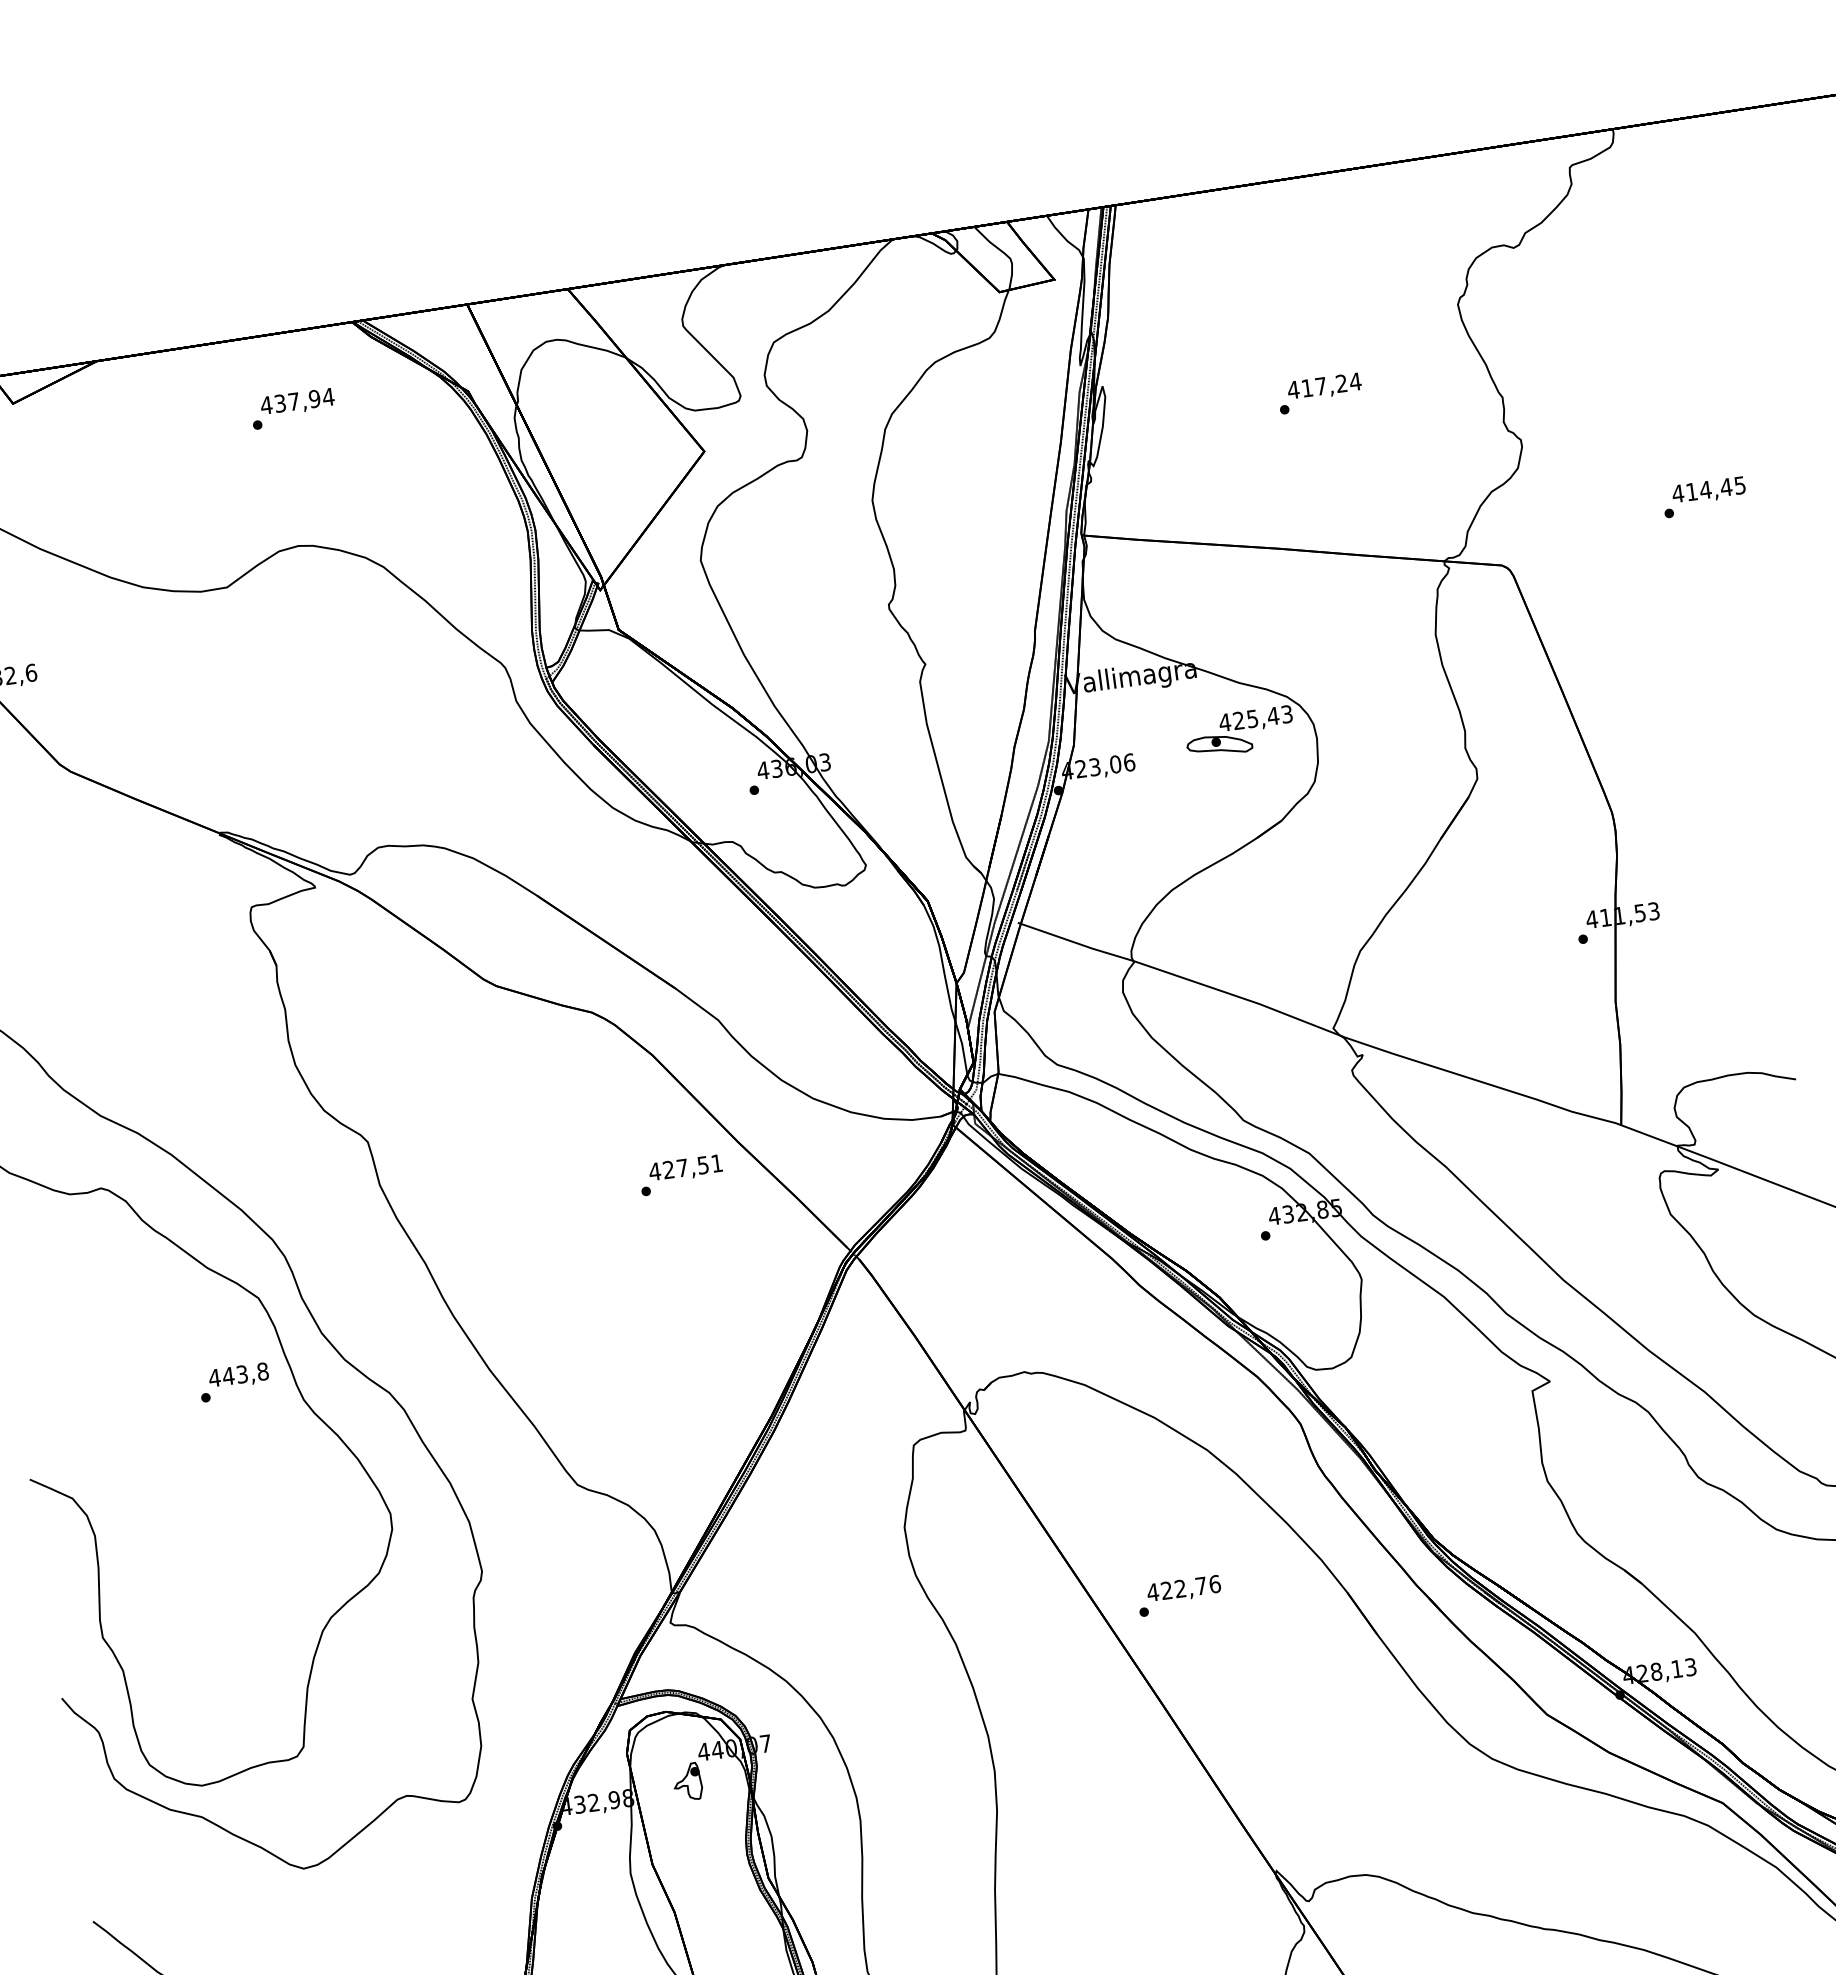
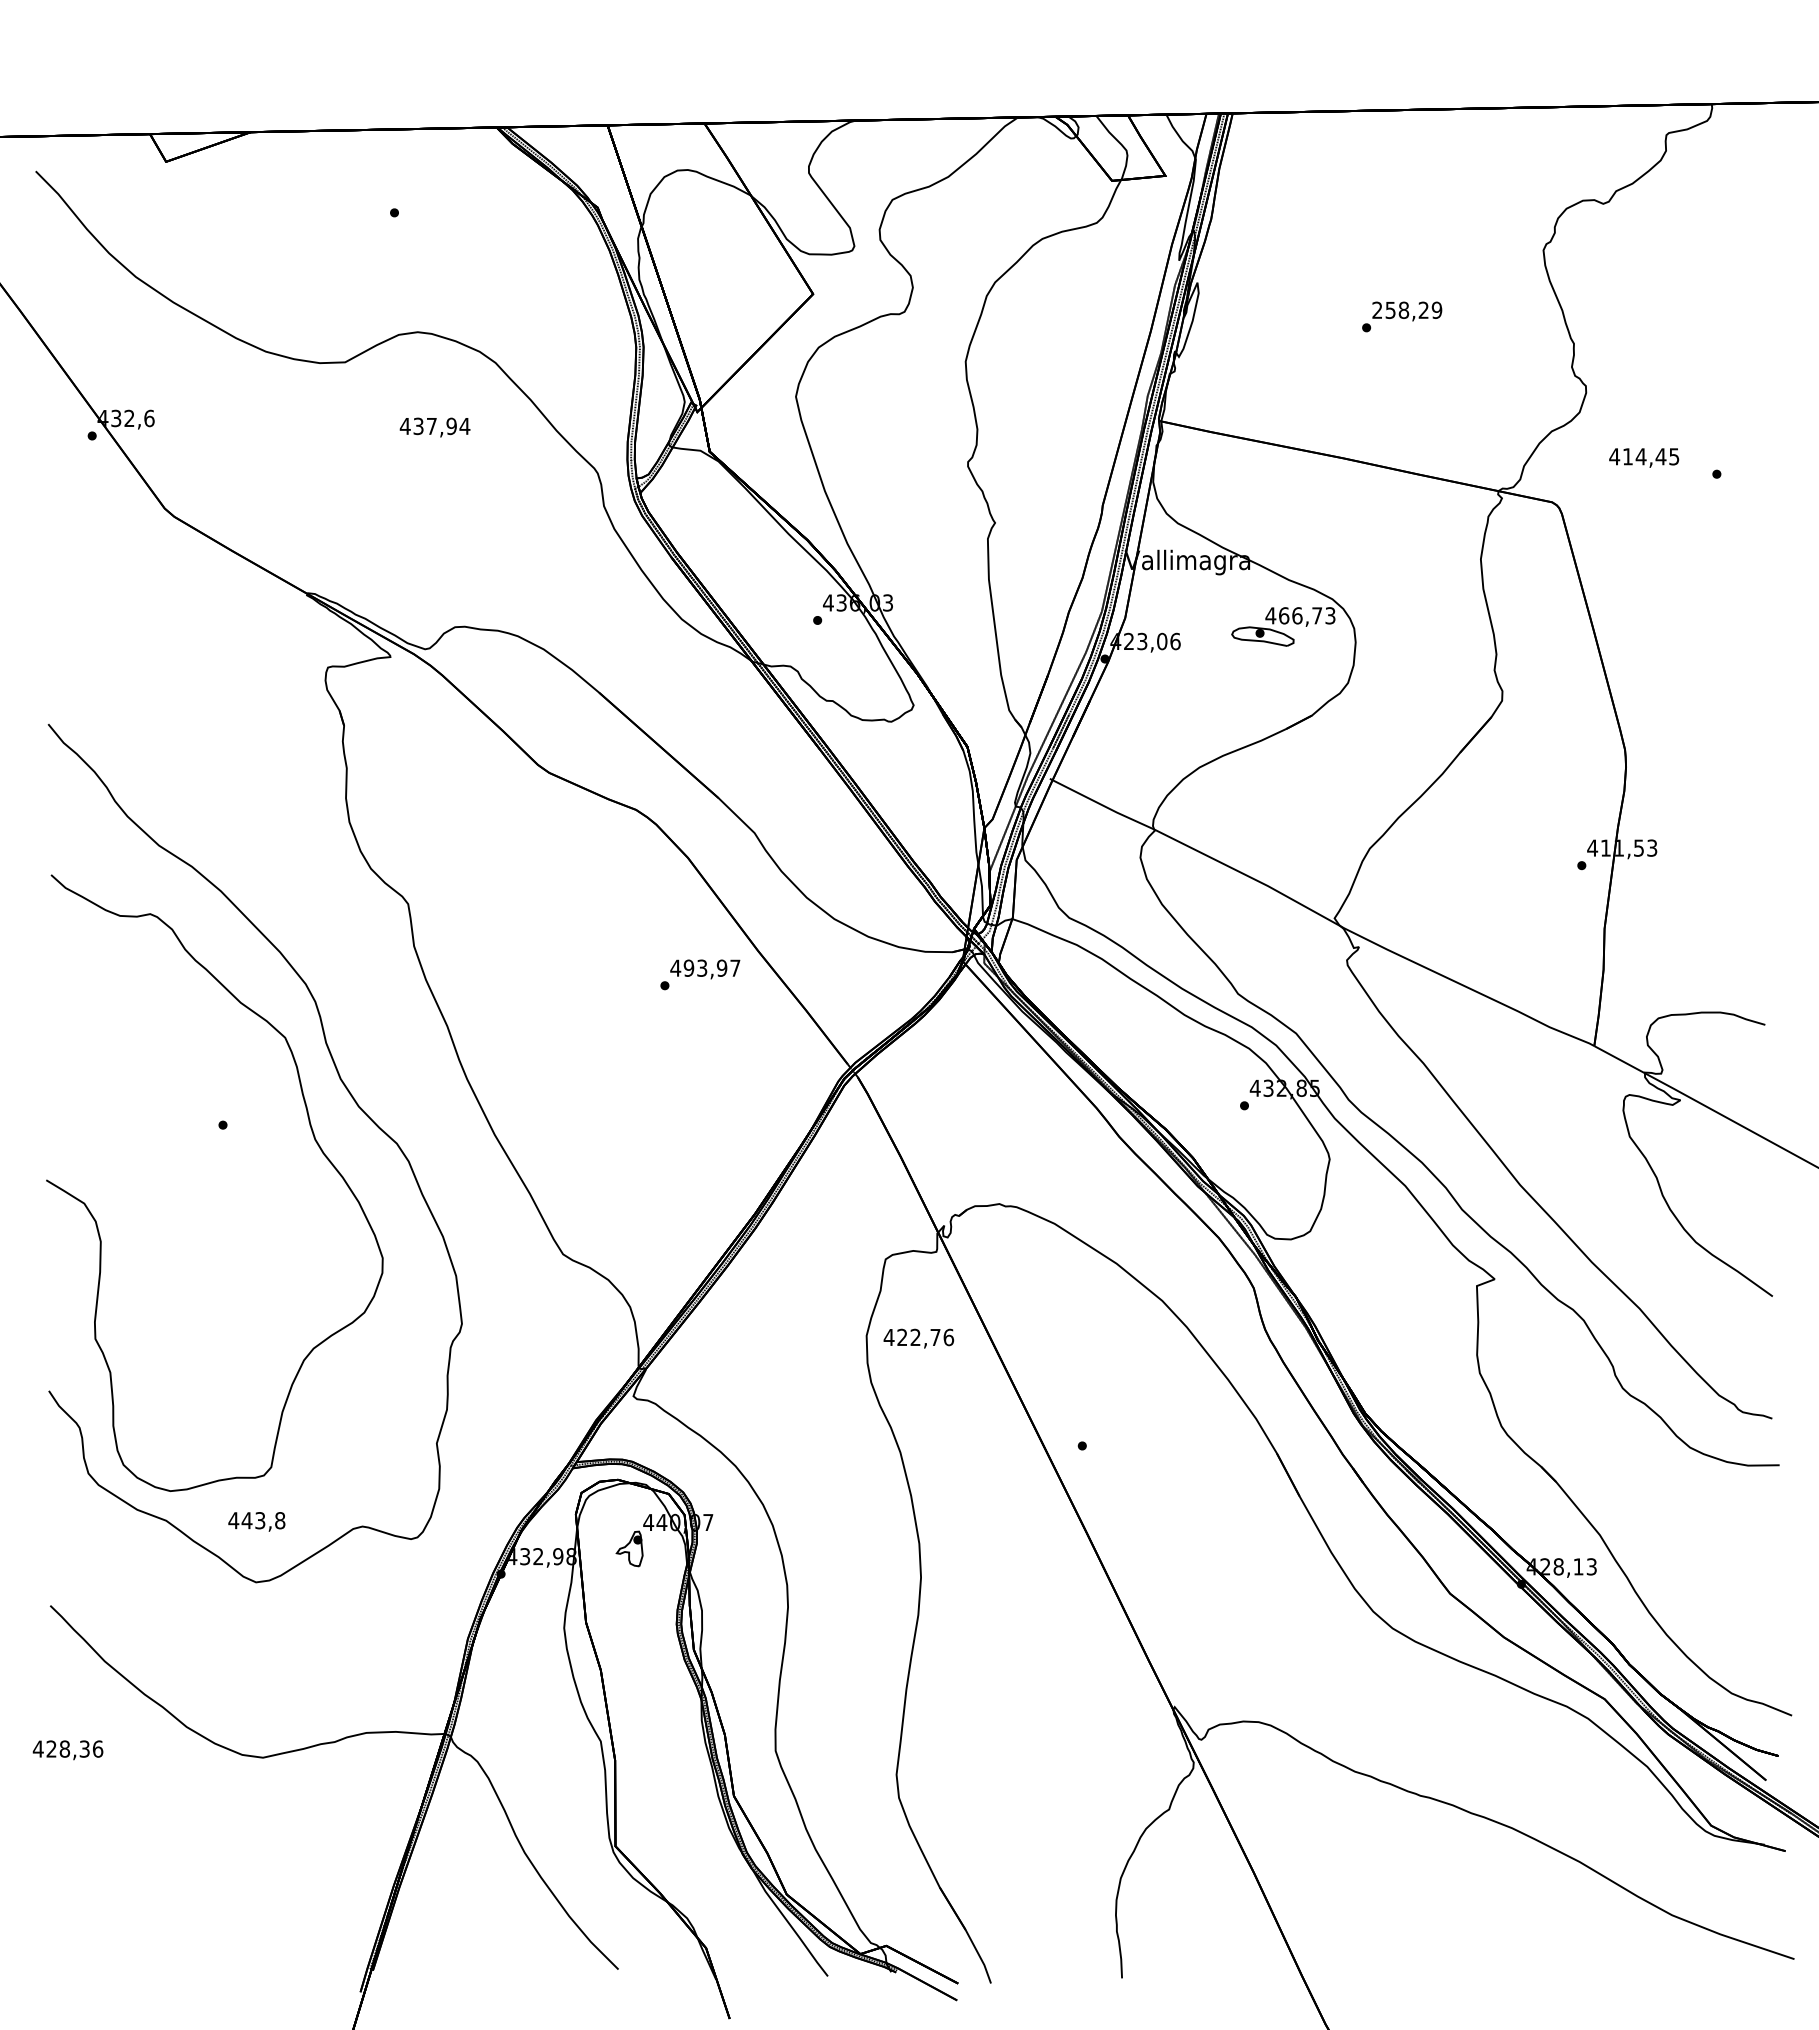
text: (1323, 386) -> (1406, 310), 417,24 -> 258,29
text: (297, 402) -> (434, 427), moved
text: (1709, 490) -> (1644, 457), moved
text: (1255, 718) -> (1300, 615), 425,43 -> 466,73
text: (692, 1165) -> (711, 967), 427,51 -> 493,97
text: (238, 1375) -> (256, 1521), moved
text: (1183, 1589) -> (918, 1338), moved

